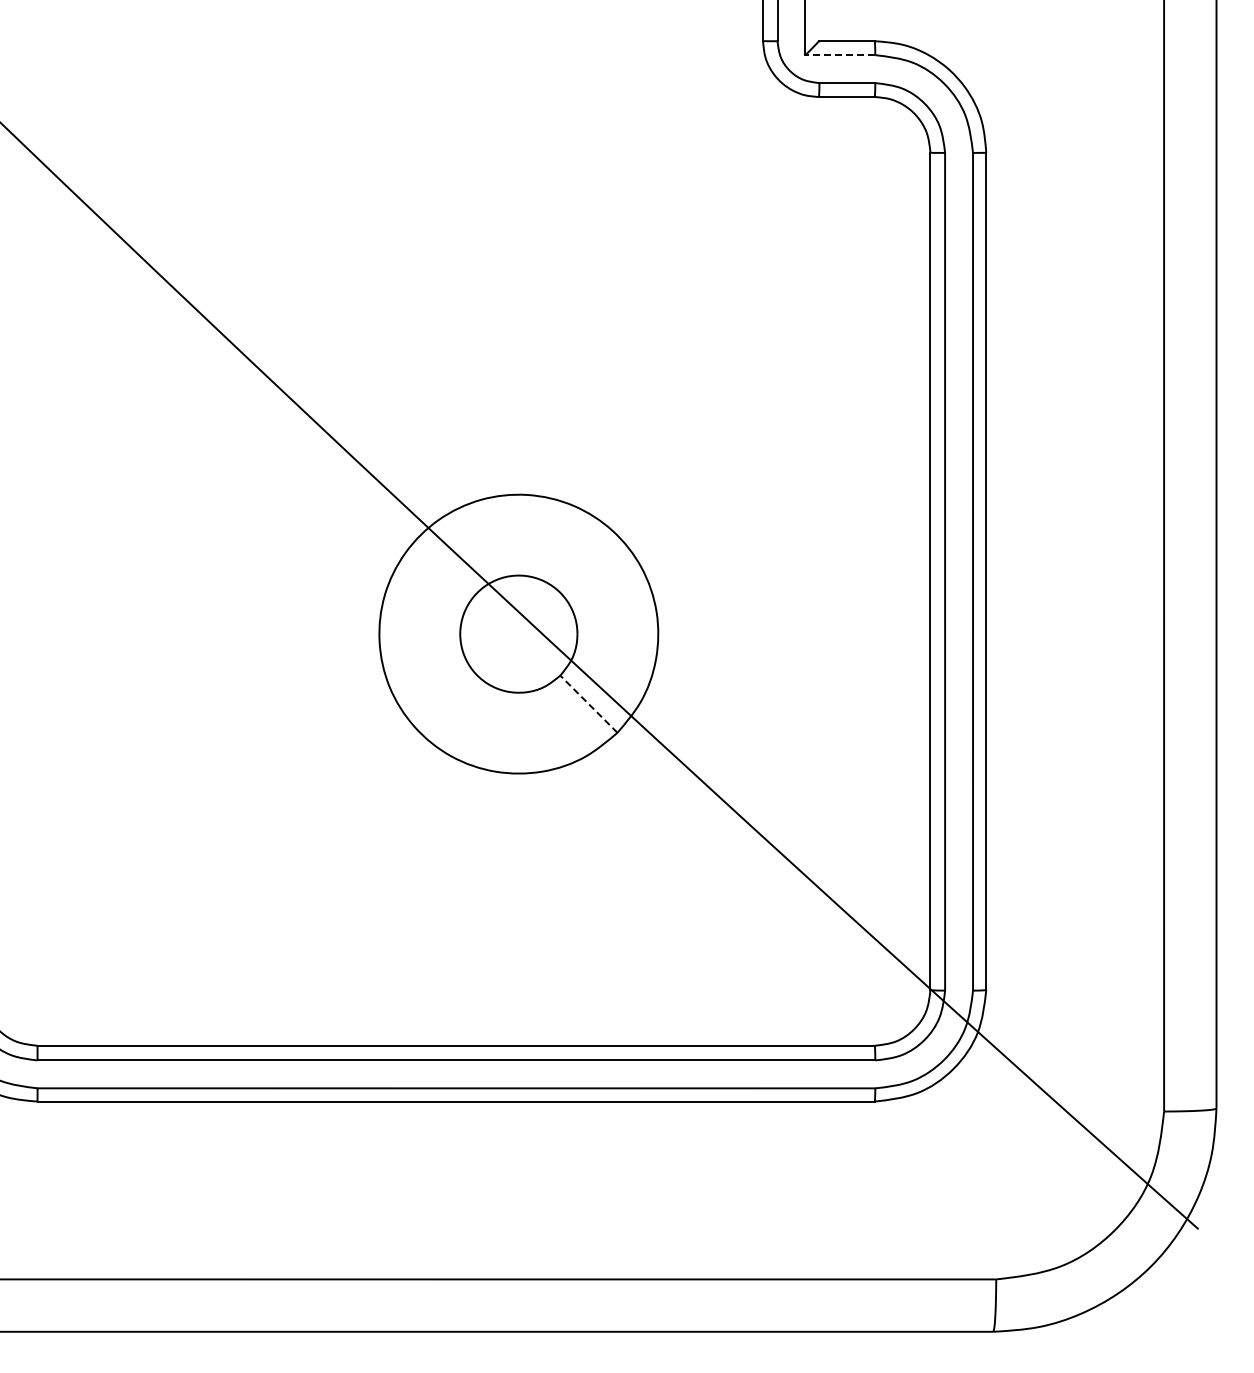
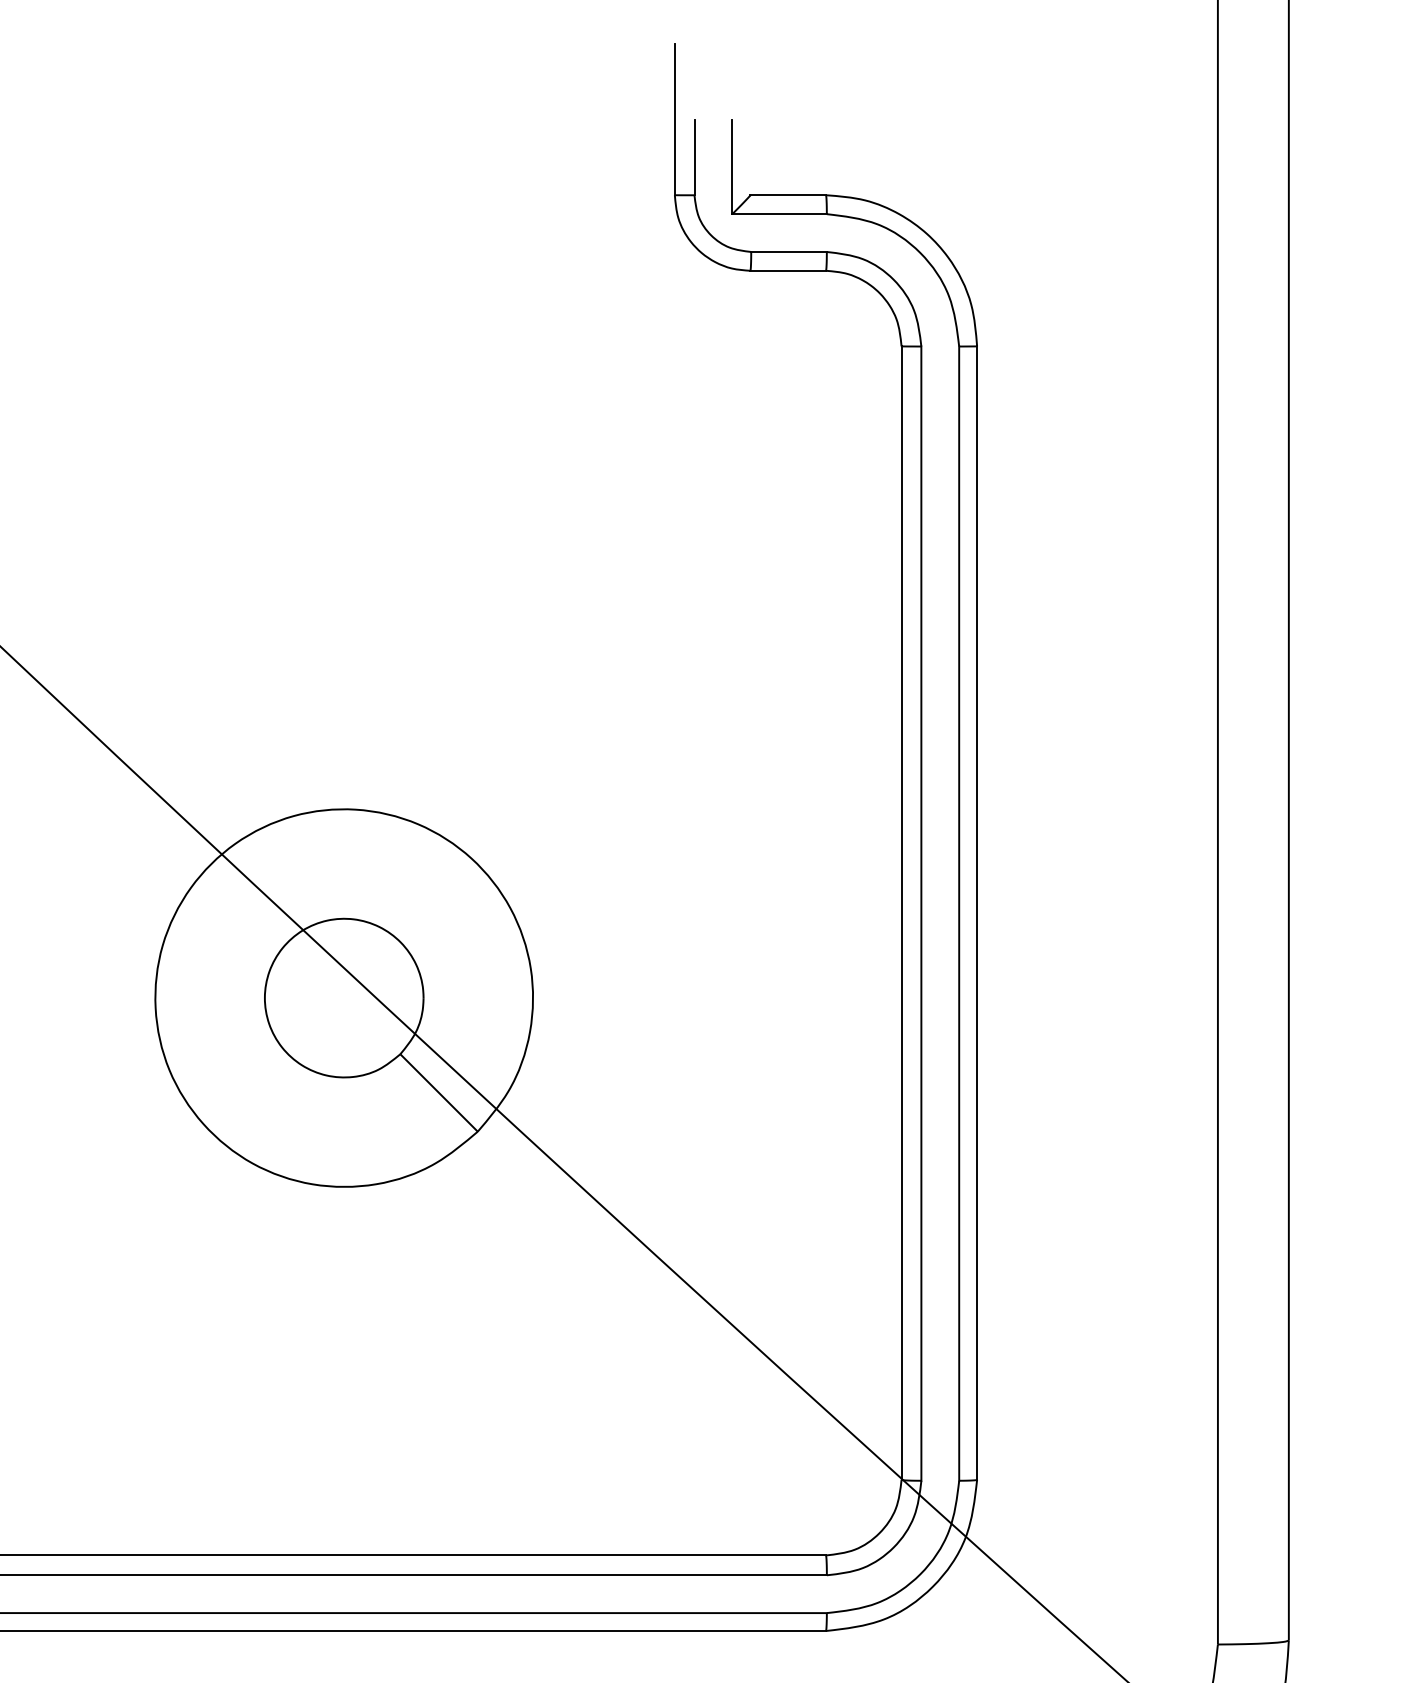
line: (840, 55) -> (779, 214), dashed -> solid
line: (588, 704) -> (438, 1093), dashed -> solid

